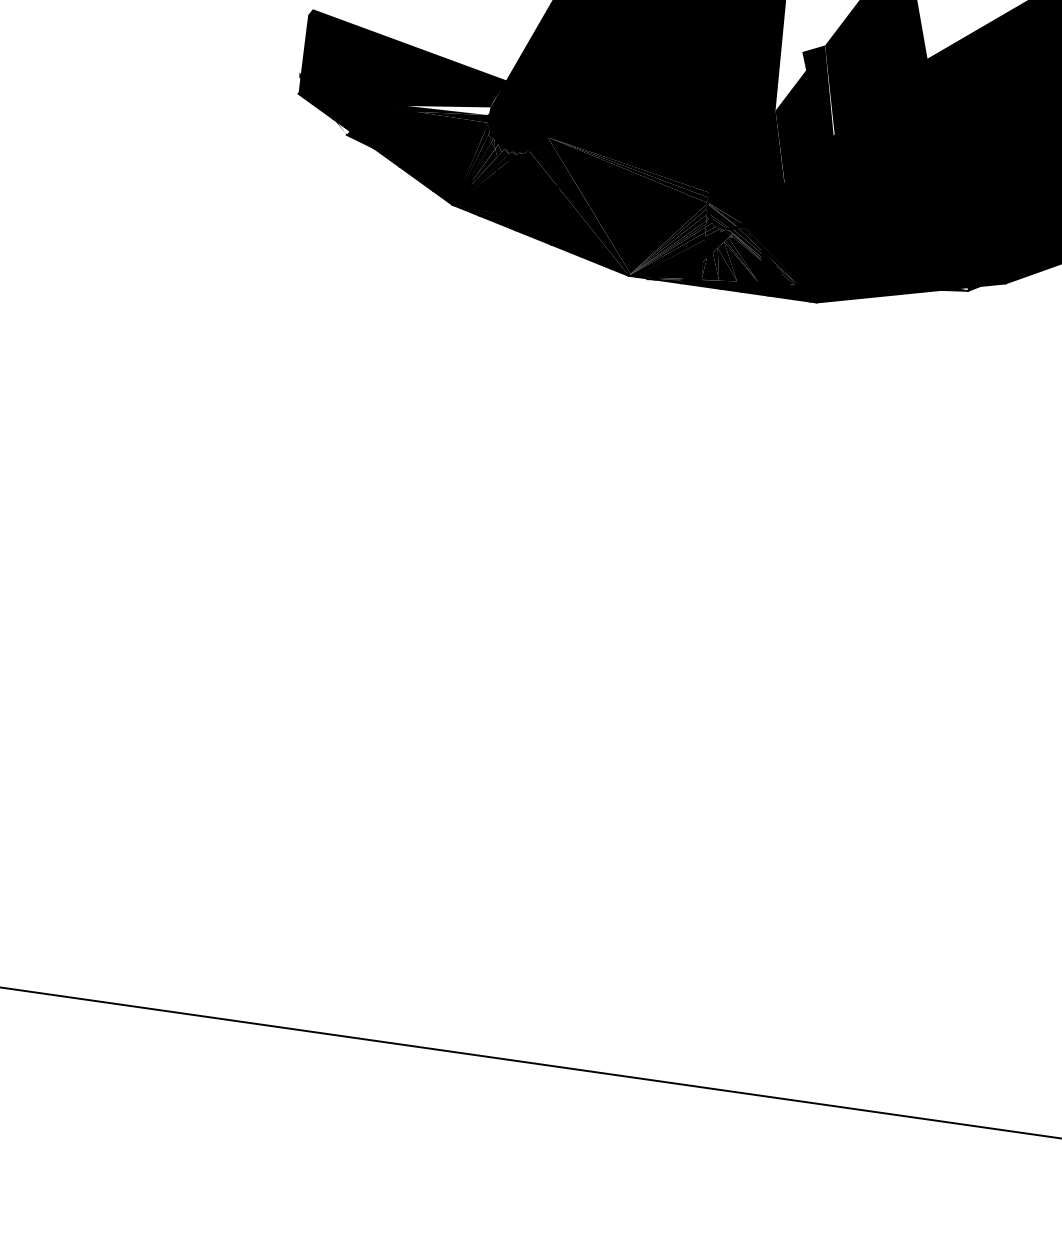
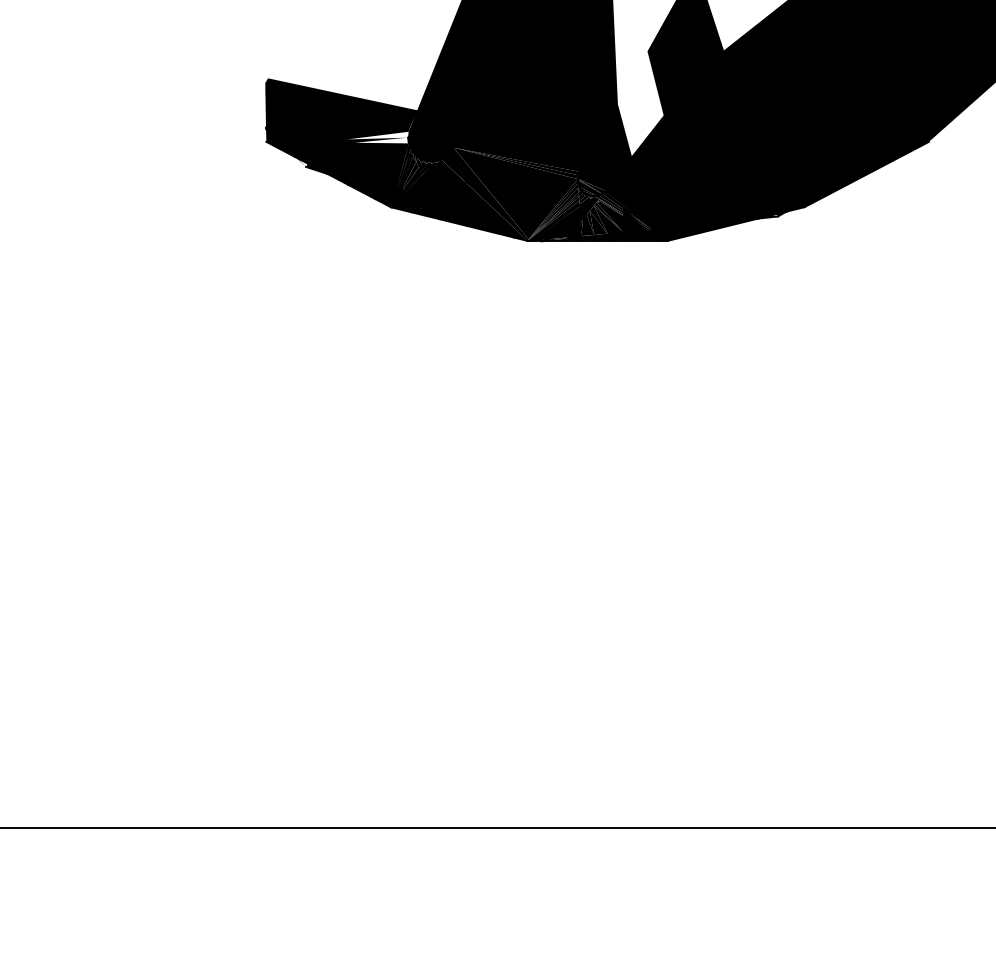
fill: (452, 113) -> (381, 140), removed
fill: (812, 136) -> (647, 119), removed

